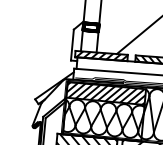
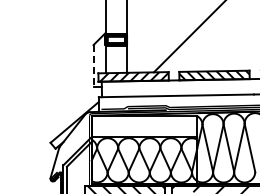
line: (72, 44) -> (93, 65), solid -> dashed
hatch: (106, 92) -> (144, 125), removed

